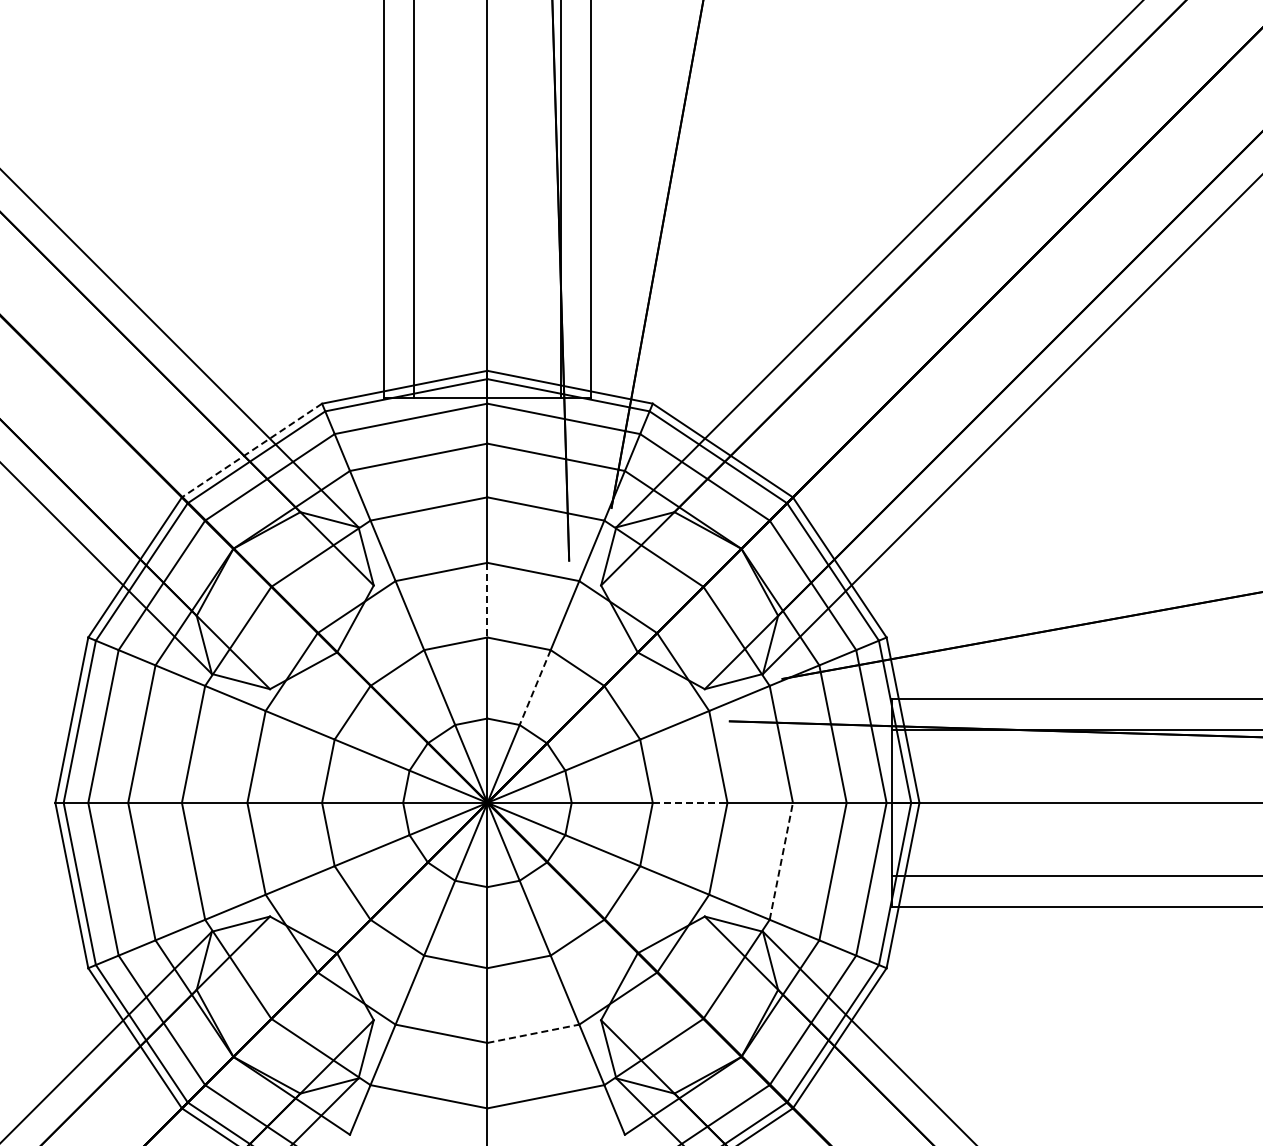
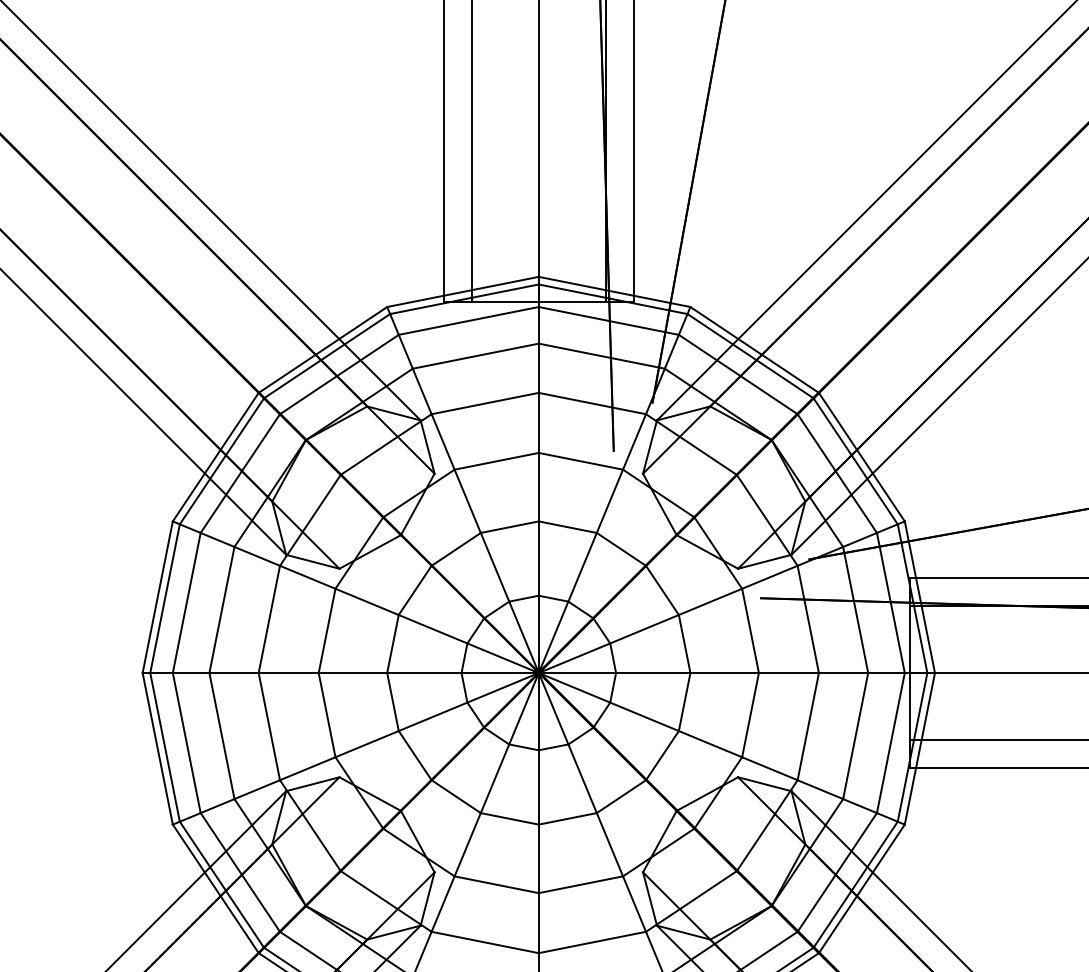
line: (251, 450) -> (322, 349), dashed -> solid
line: (487, 600) -> (538, 487), dashed -> solid
line: (535, 687) -> (582, 567), dashed -> solid
line: (690, 802) -> (725, 672), dashed -> solid
line: (781, 861) -> (808, 726), dashed -> solid
line: (533, 1033) -> (581, 884), dashed -> solid

